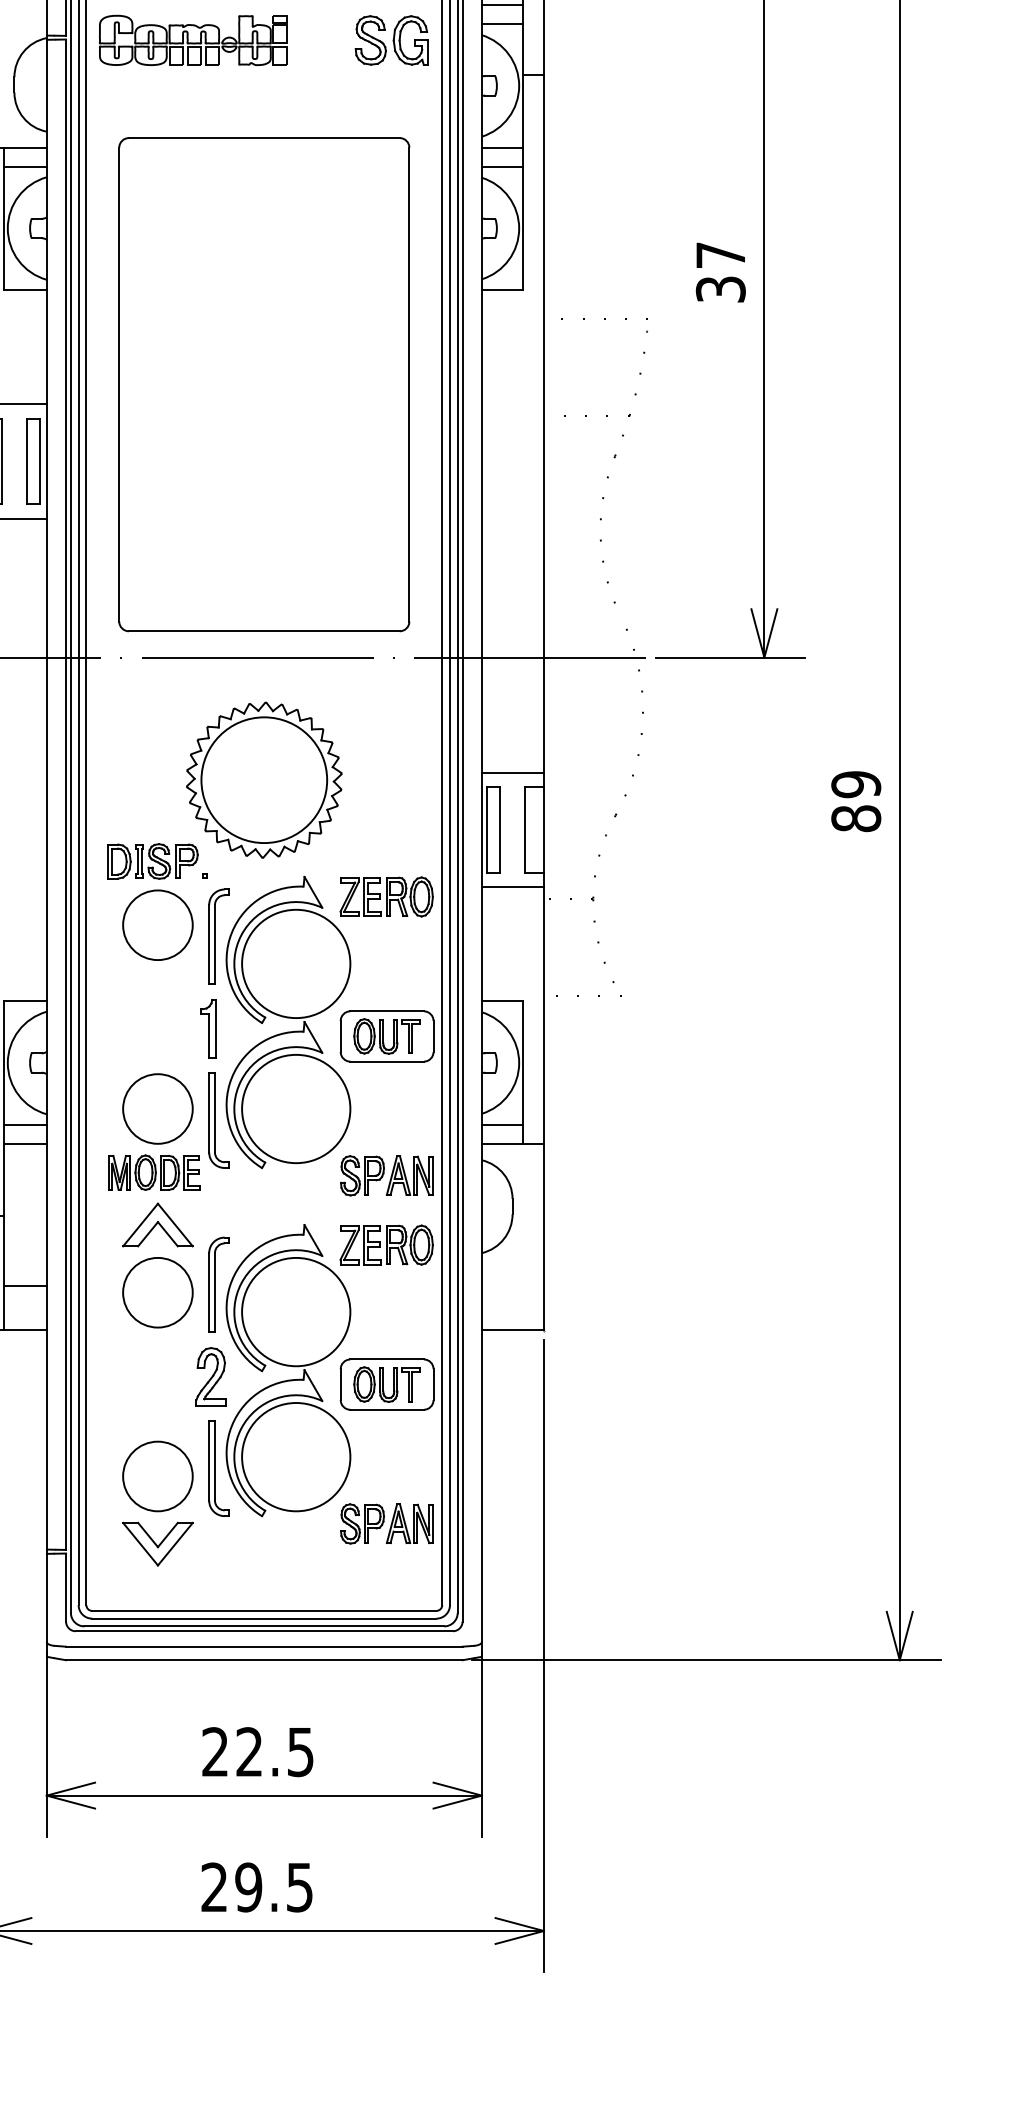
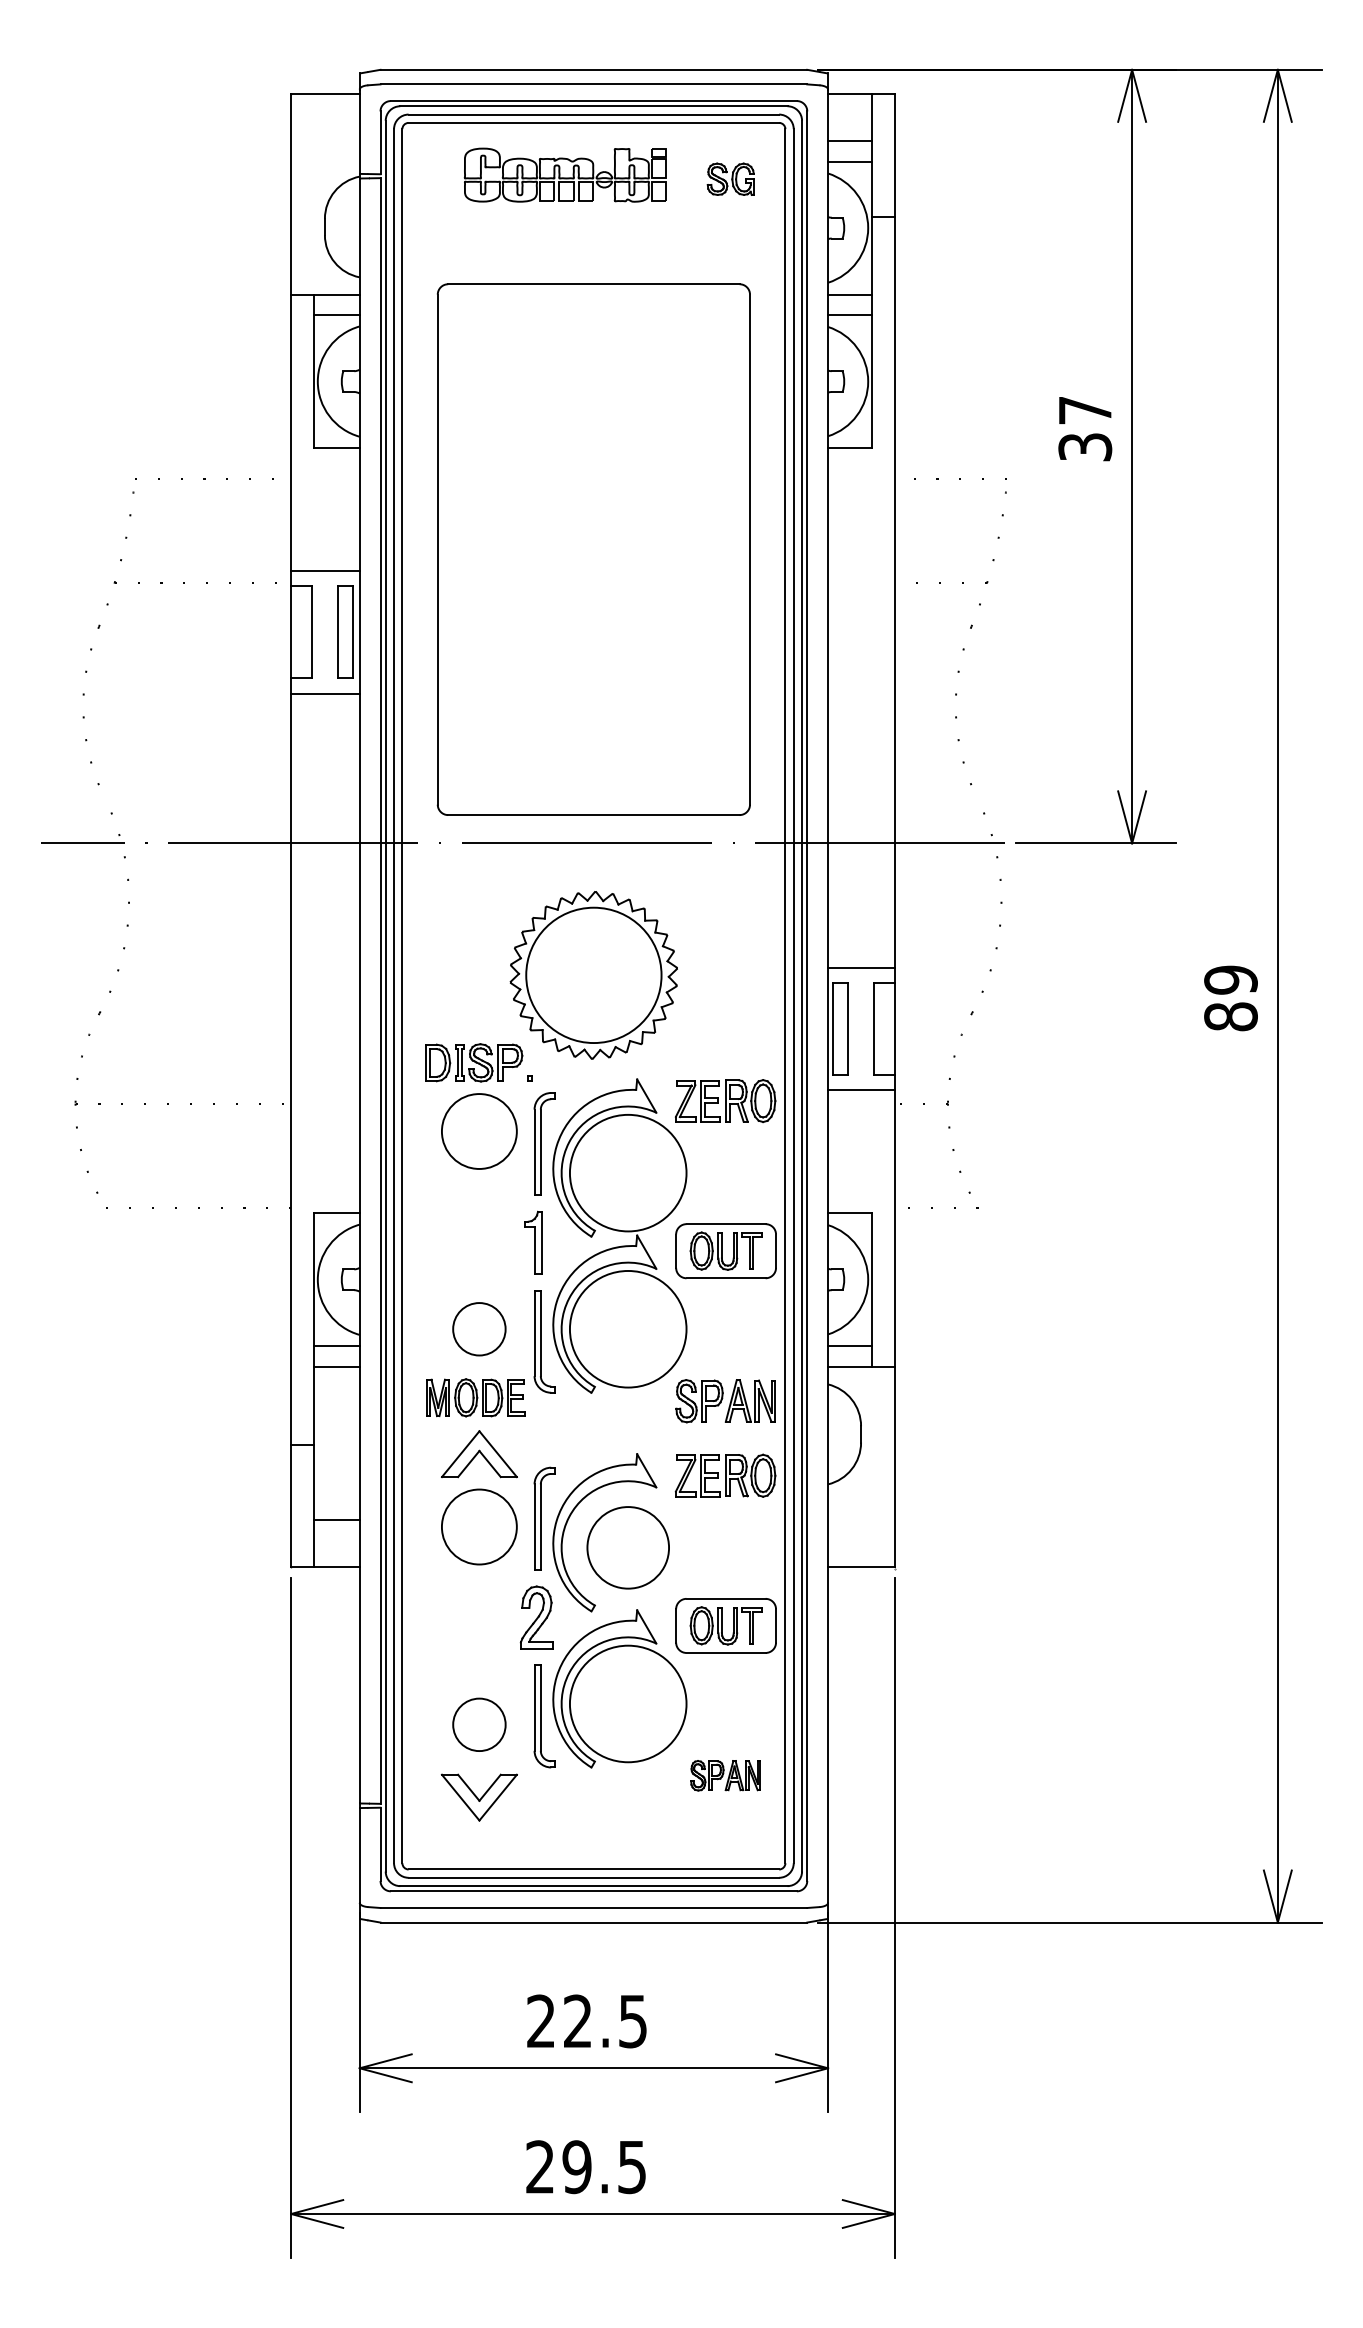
part: (192, 39) -> (564, 174), moved
part: (391, 40) -> (730, 179), size x0.6
circle: (157, 1108) -> (478, 1328), size x0.7
circle: (295, 1311) -> (627, 1547), size x0.7
circle: (158, 1476) -> (479, 1724), size x0.7
part: (386, 1523) -> (725, 1775), size x0.7

